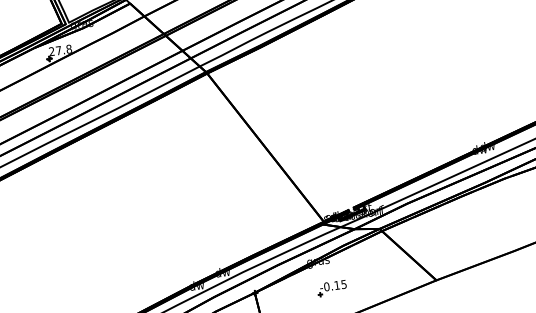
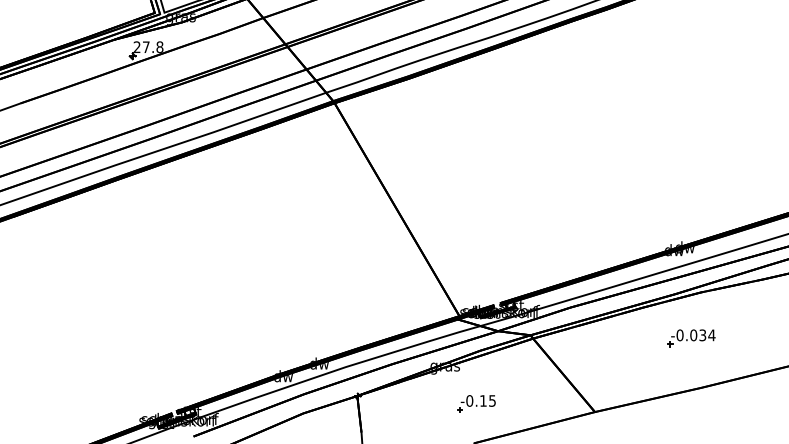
part: (501, 214) -> (691, 338), added
part: (332, 288) -> (476, 403), moved

